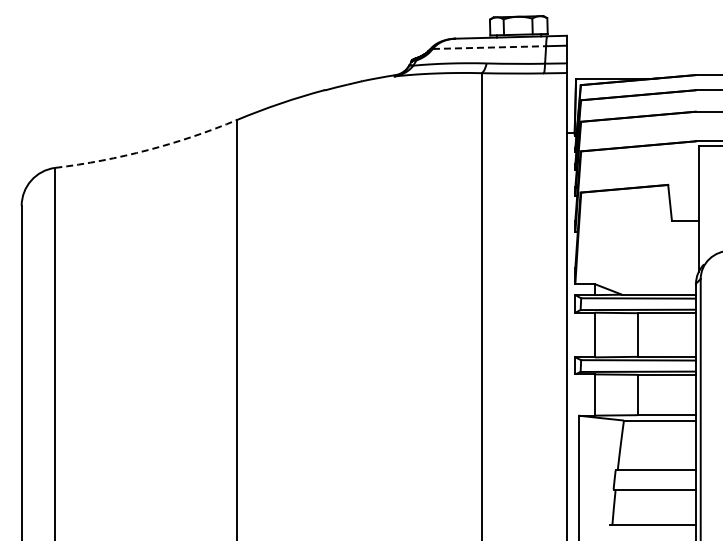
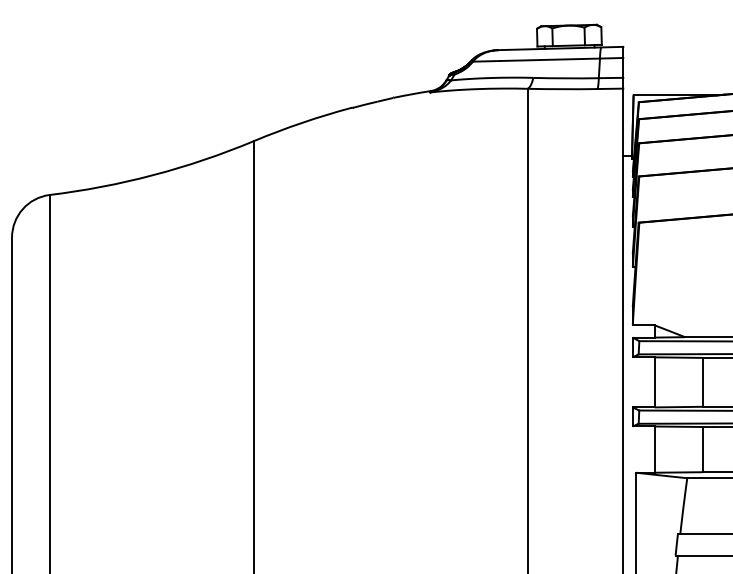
line: (489, 47) -> (536, 60), dashed -> solid
arc: (148, 150) -> (154, 175), dashed -> solid

